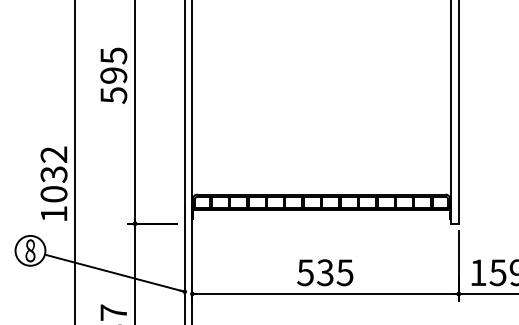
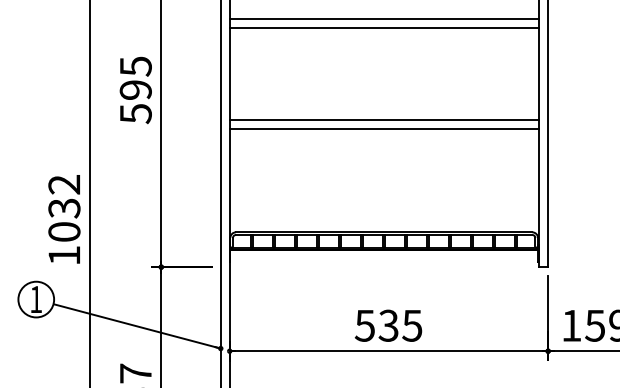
line: (321, 15) -> (384, 18), added
line: (321, 23) -> (384, 27), added
line: (321, 100) -> (384, 119), added
line: (321, 107) -> (384, 128), added
text: (30, 250) -> (36, 299), 8 -> 1

